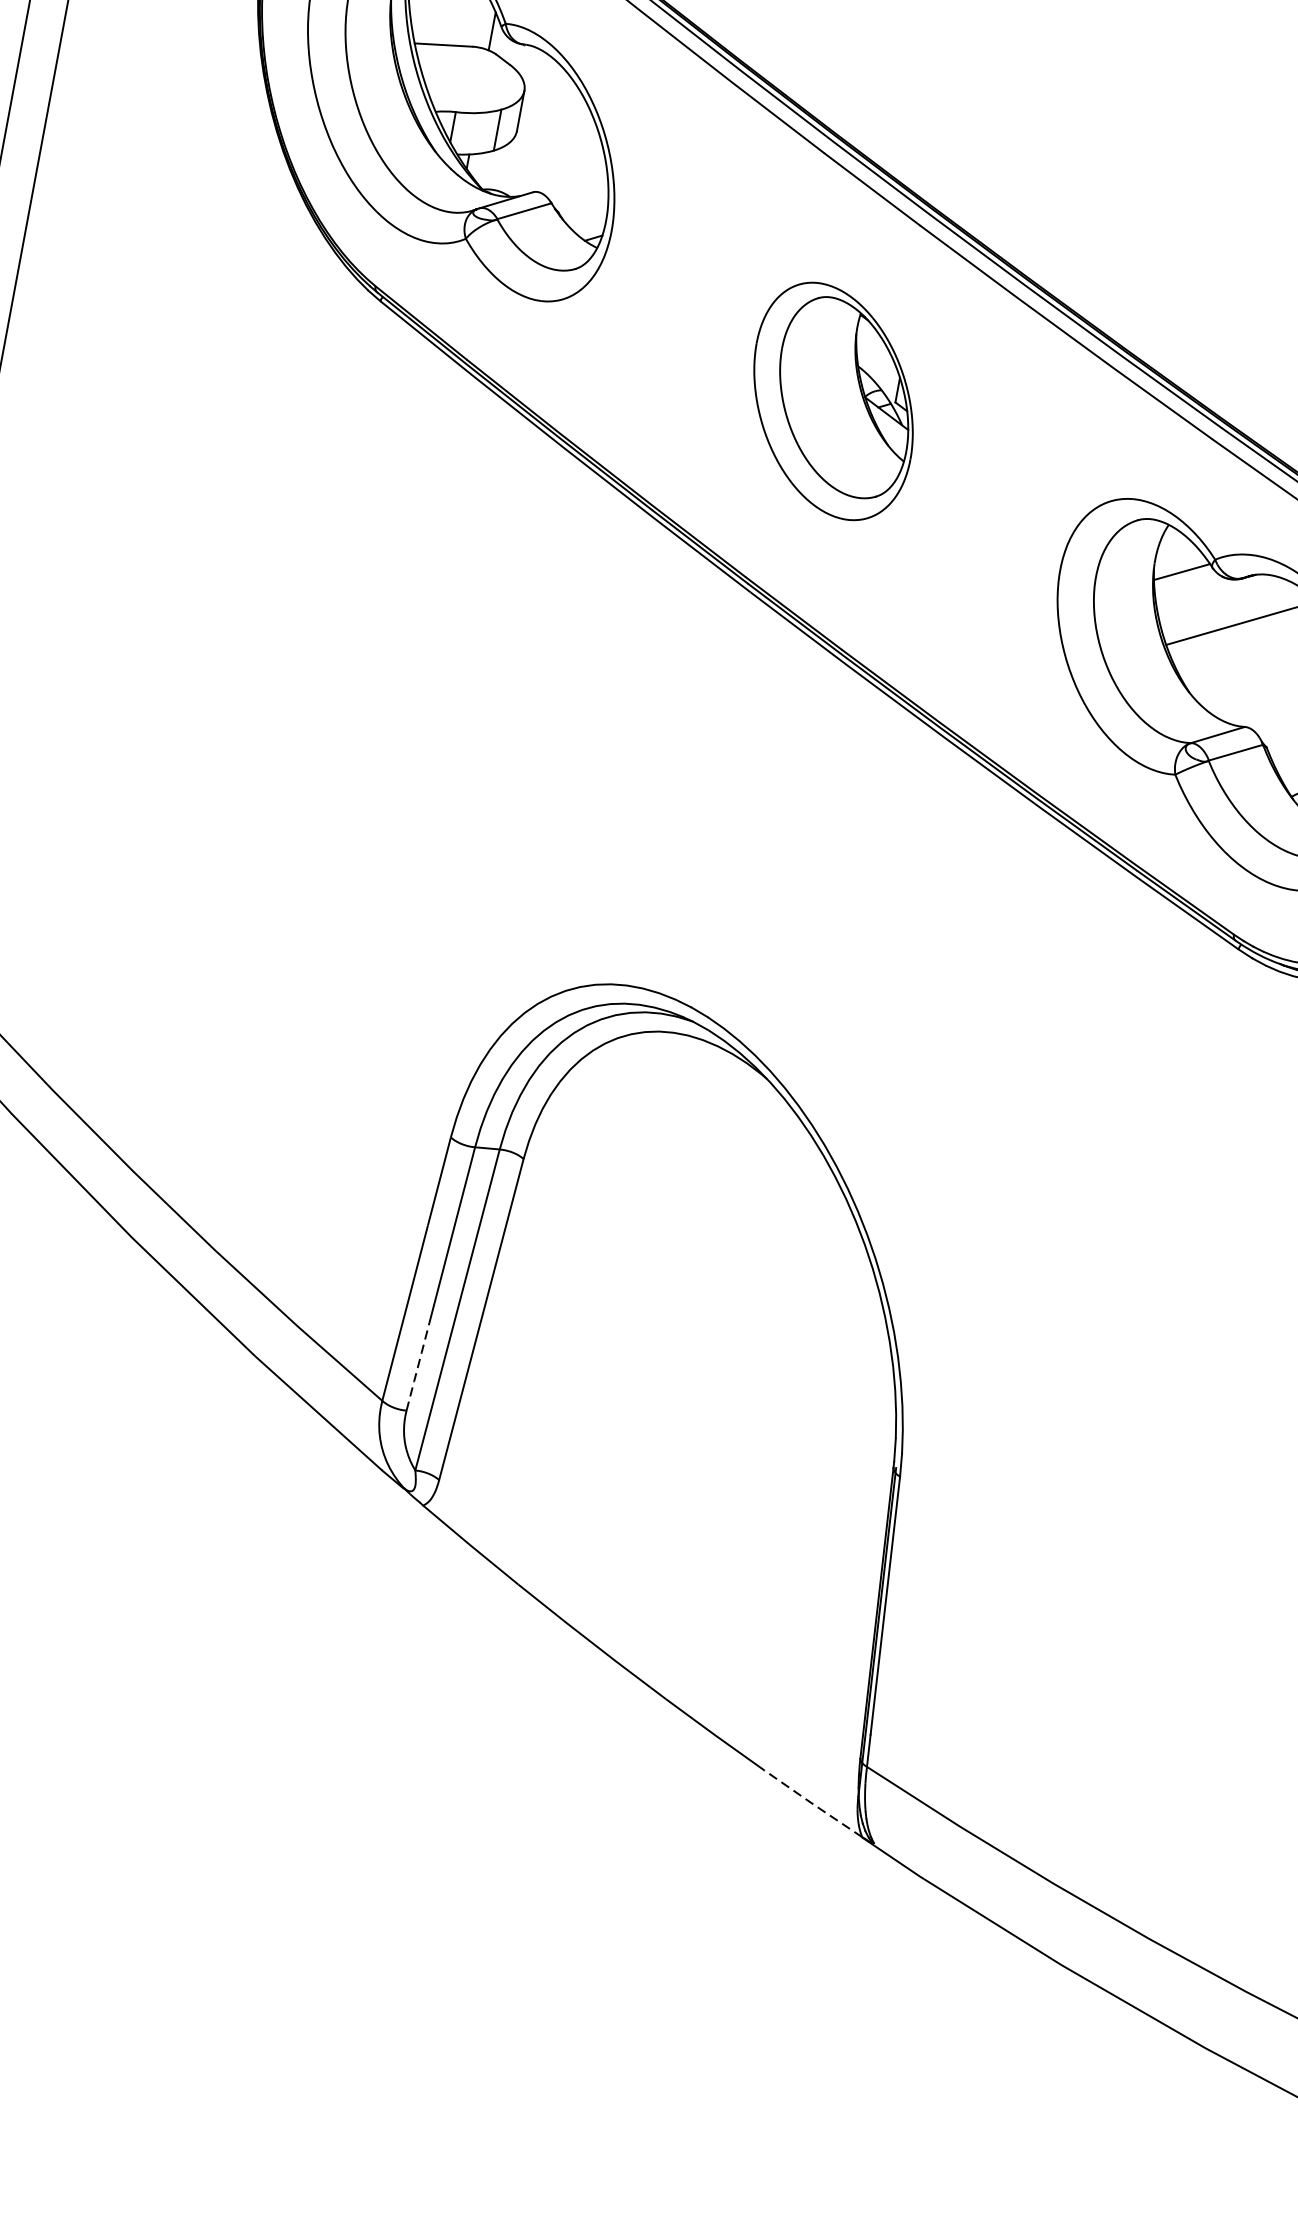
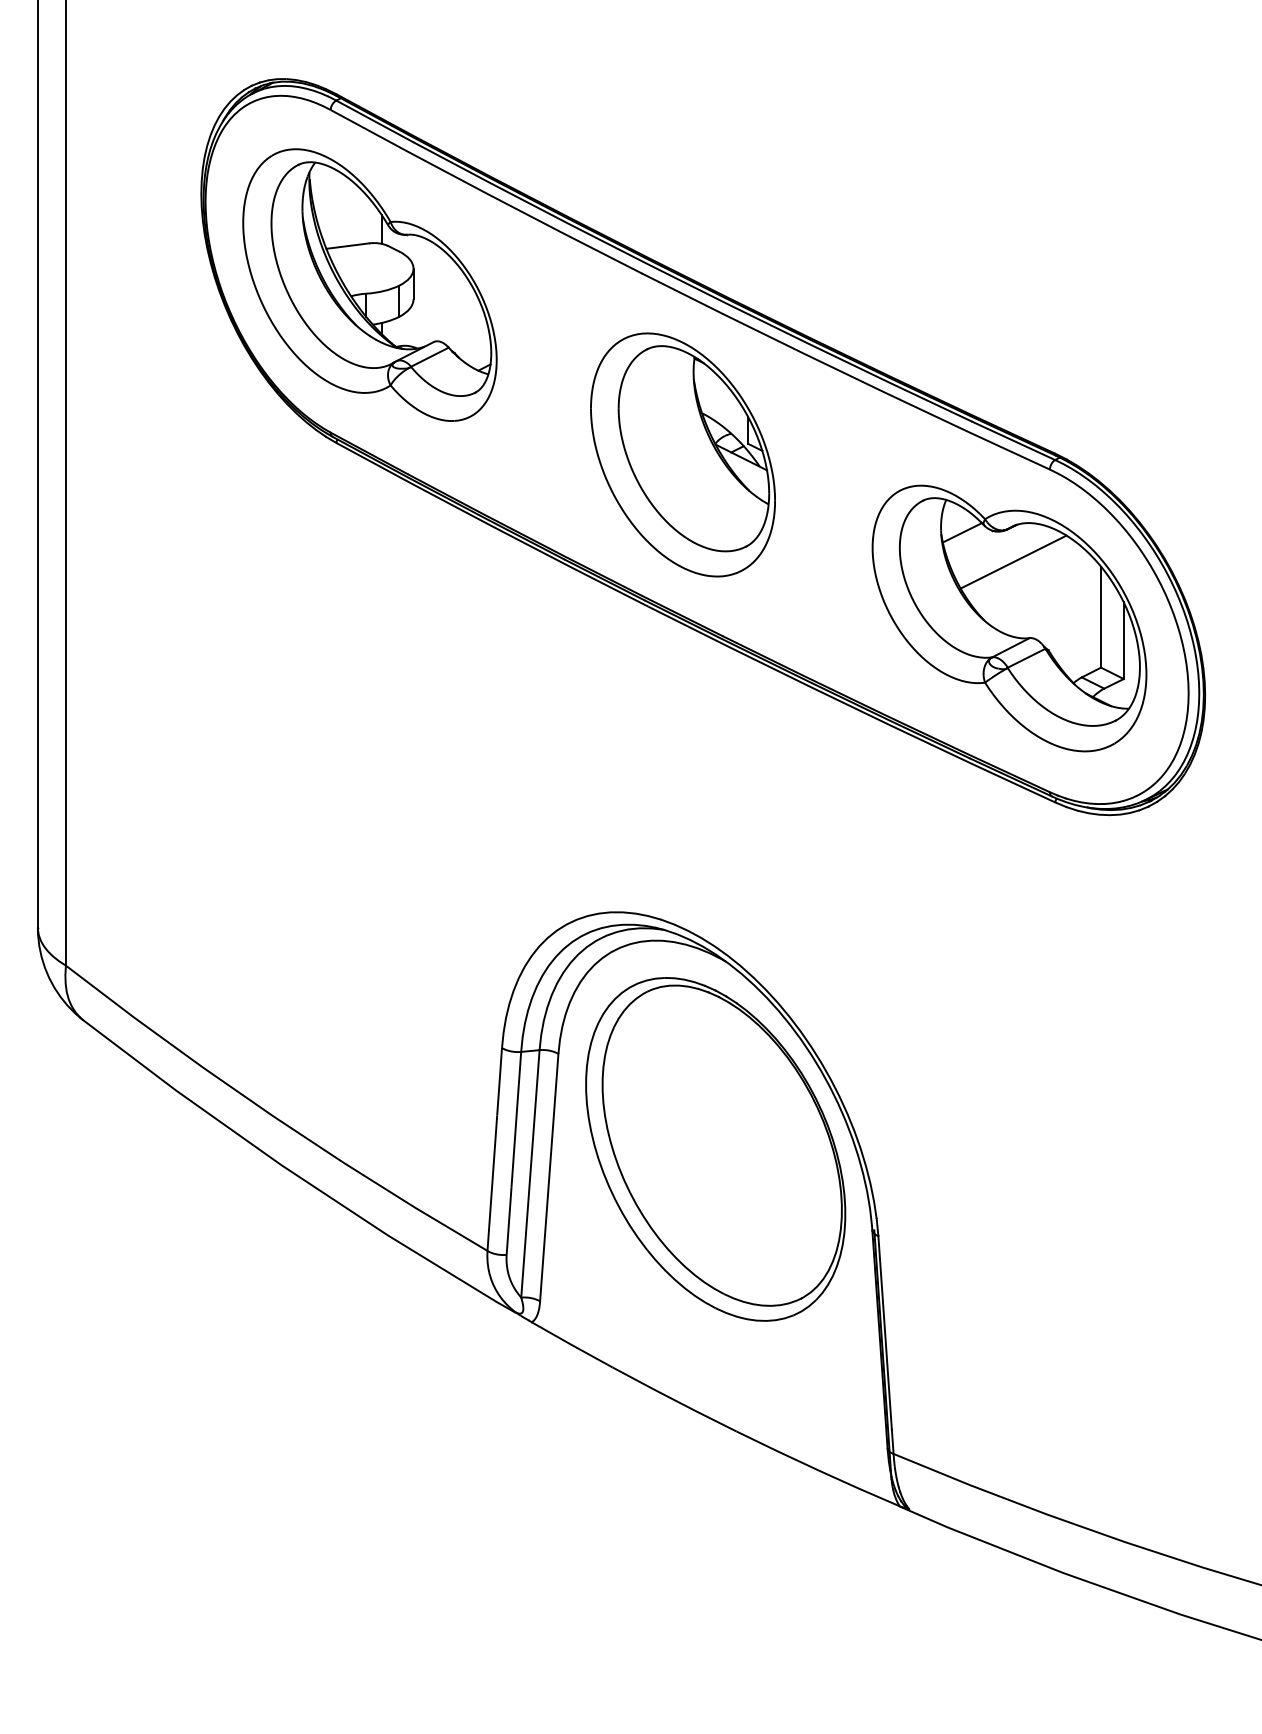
part: (832, 400) -> (682, 454), size x1.43
part: (706, 1323) -> (715, 1149), added
line: (418, 1366) -> (509, 1220), dashed -> solid
line: (813, 1804) -> (859, 1488), dashed -> solid

